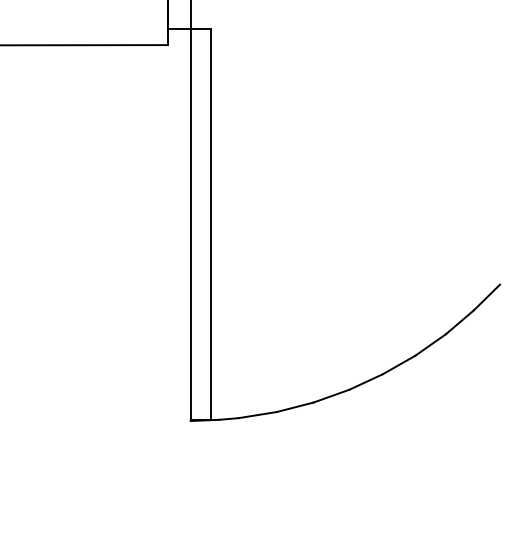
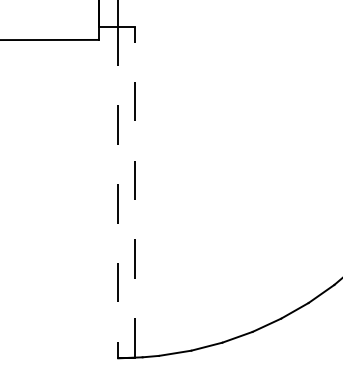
line: (210, 224) -> (135, 191), solid -> dashed
line: (190, 225) -> (118, 192), solid -> dashed

